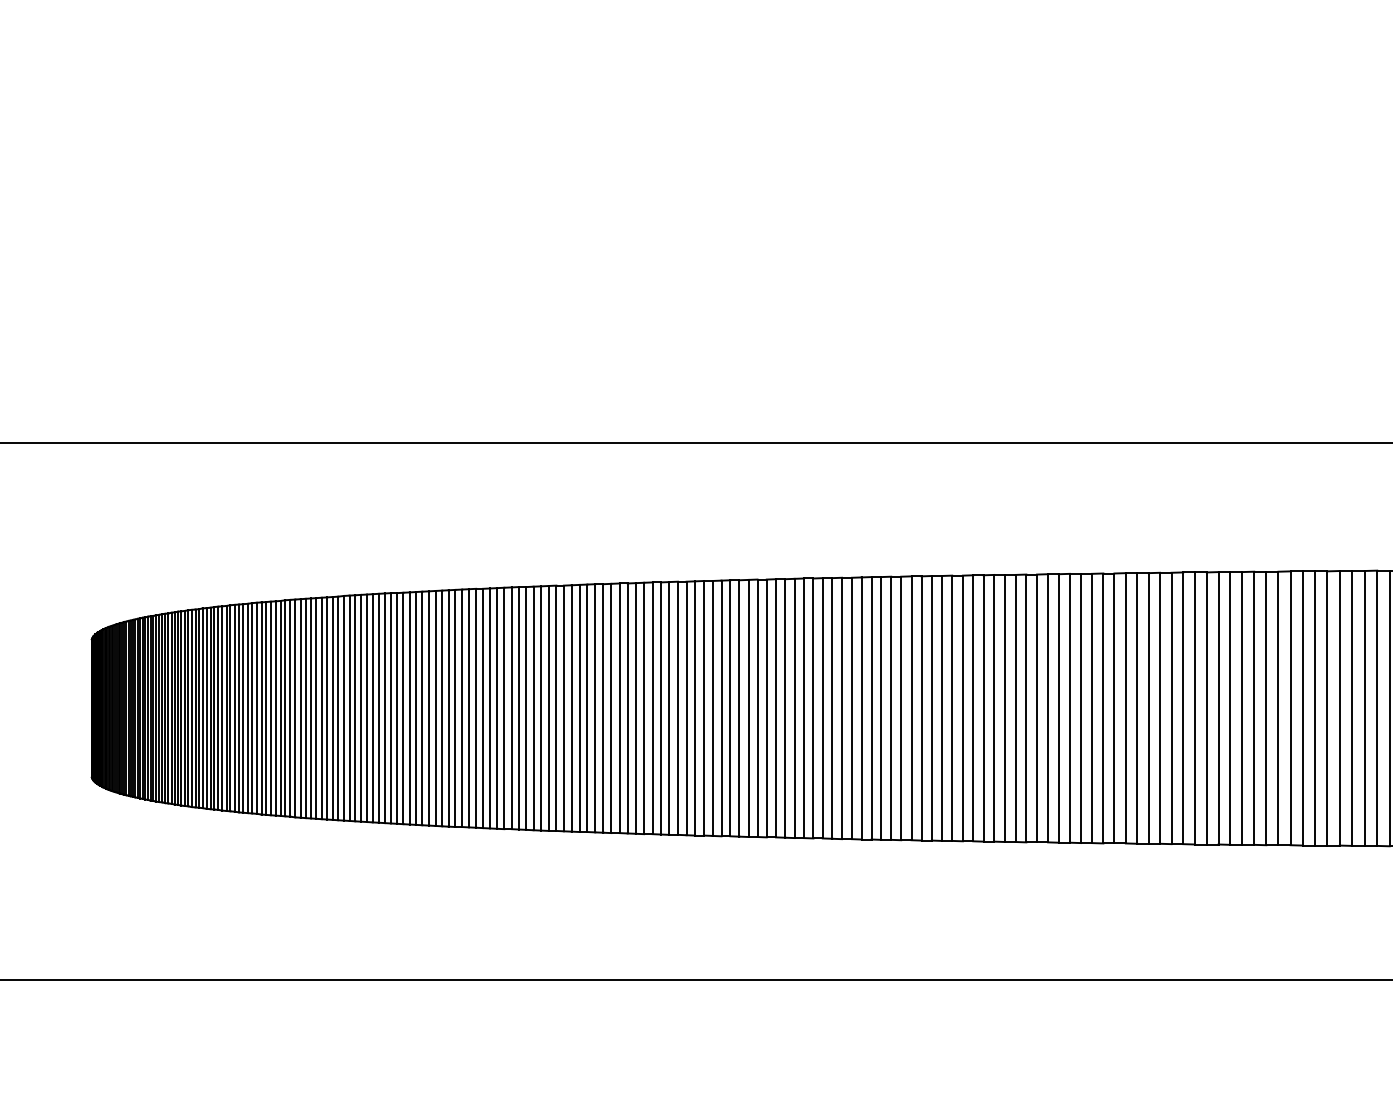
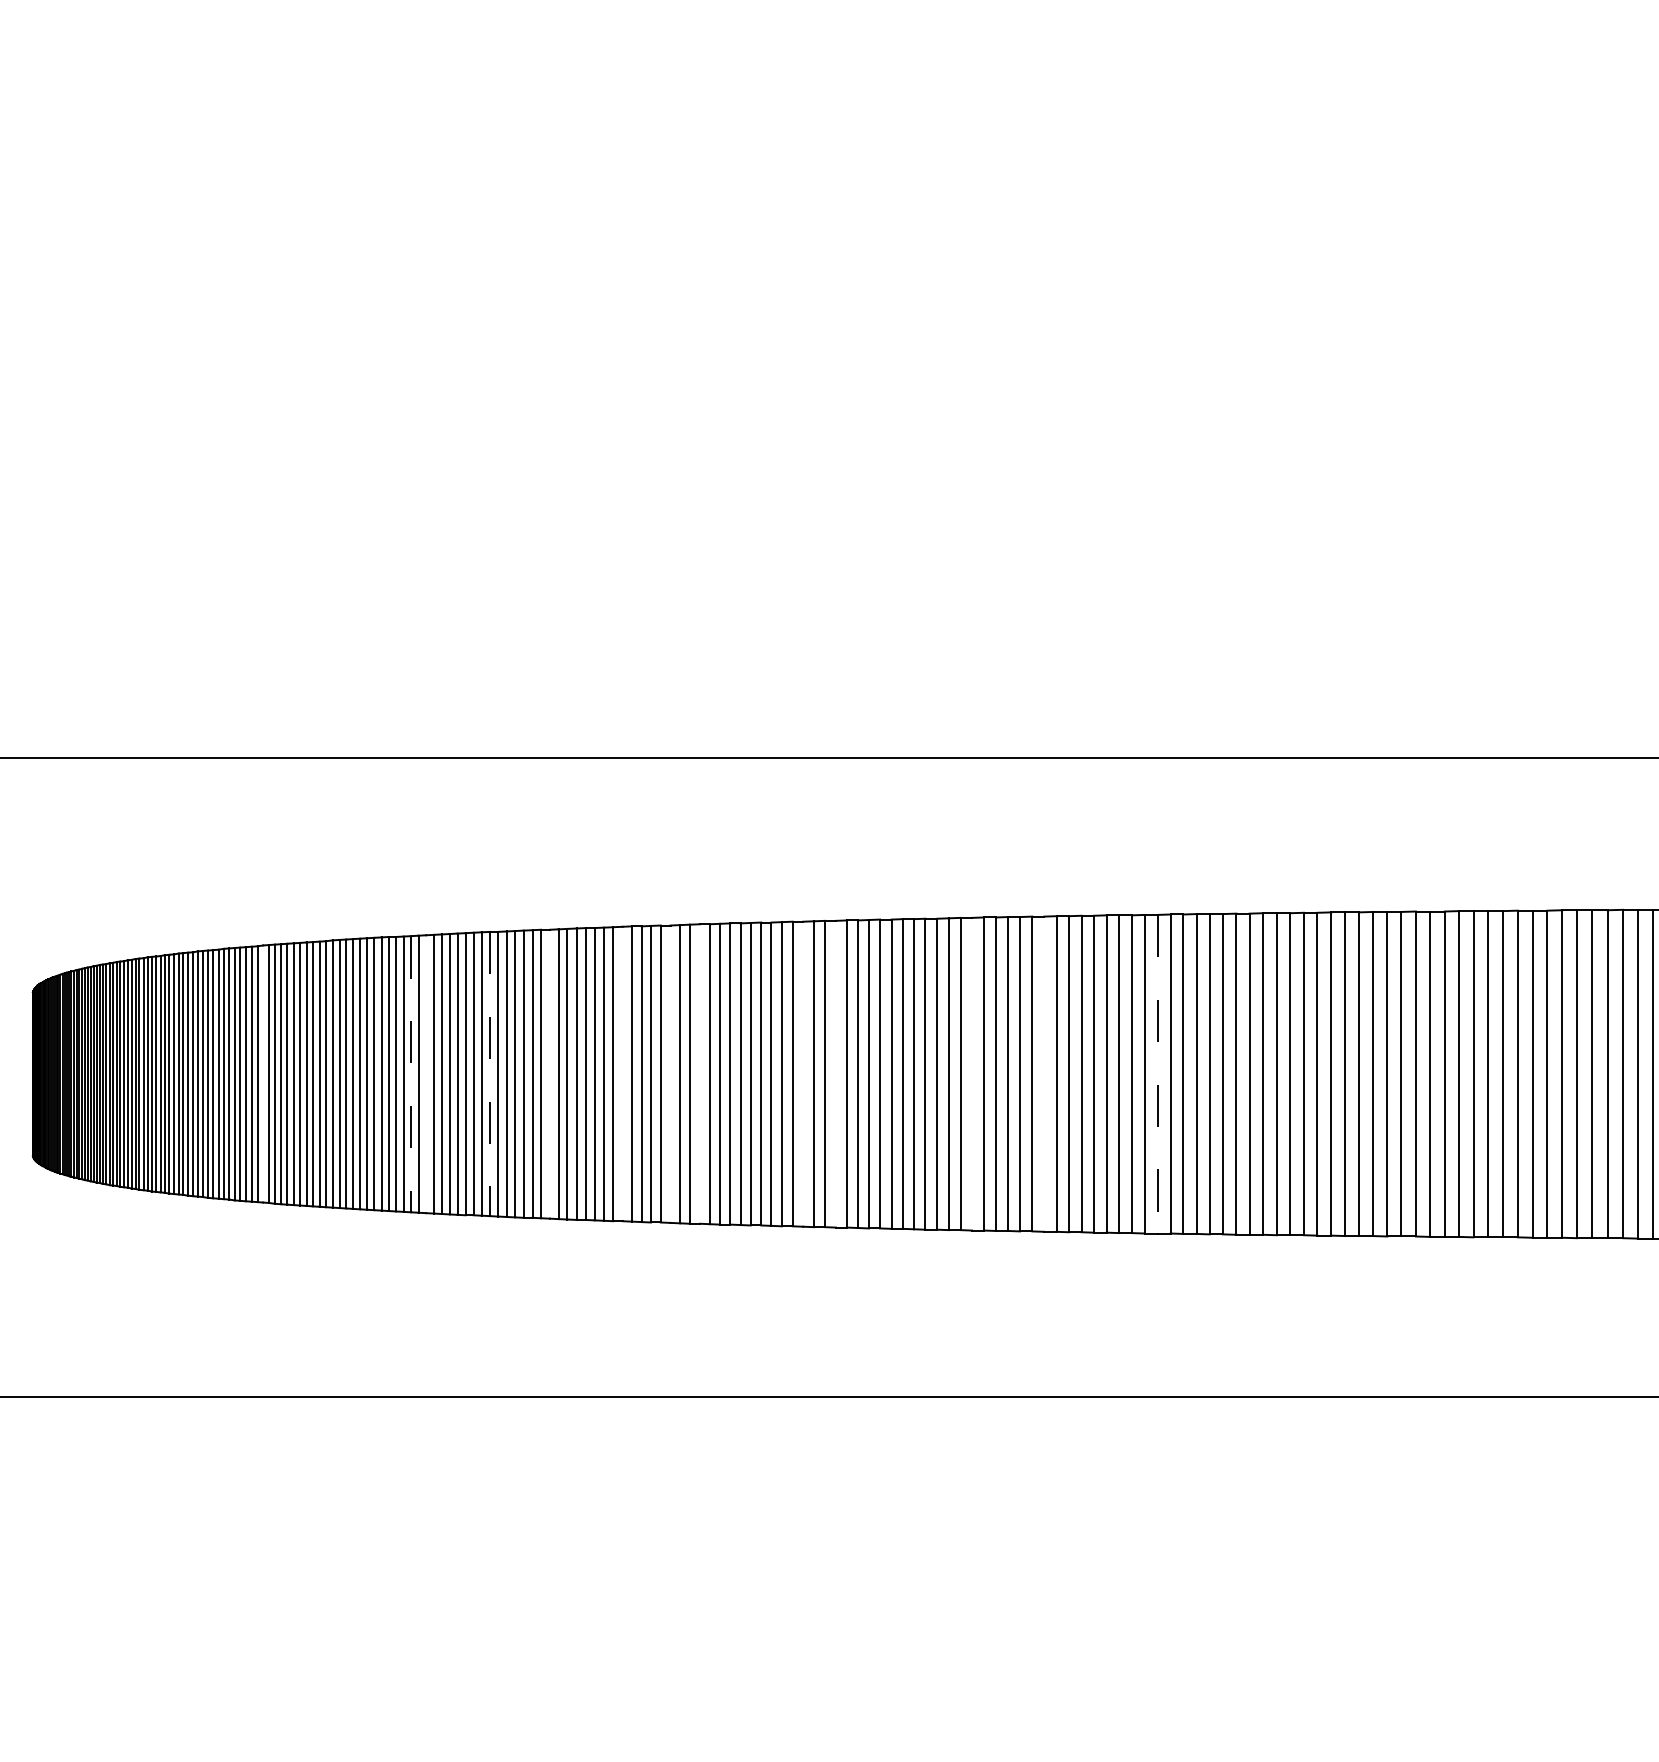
line: (285, 707) -> (263, 1073), removed
line: (526, 707) -> (550, 1073), removed
line: (587, 707) -> (622, 1073), removed
line: (627, 707) -> (670, 1073), removed
line: (652, 707) -> (700, 1073), removed
line: (739, 707) -> (803, 1073), removed
line: (766, 707) -> (835, 1073), removed
line: (881, 707) -> (972, 1073), removed
line: (942, 707) -> (1044, 1073), removed
line: (410, 708) -> (411, 1074), solid -> dashed
line: (422, 708) -> (426, 1074), removed
line: (476, 708) -> (490, 1074), solid -> dashed
line: (1037, 708) -> (1157, 1074), solid -> dashed

